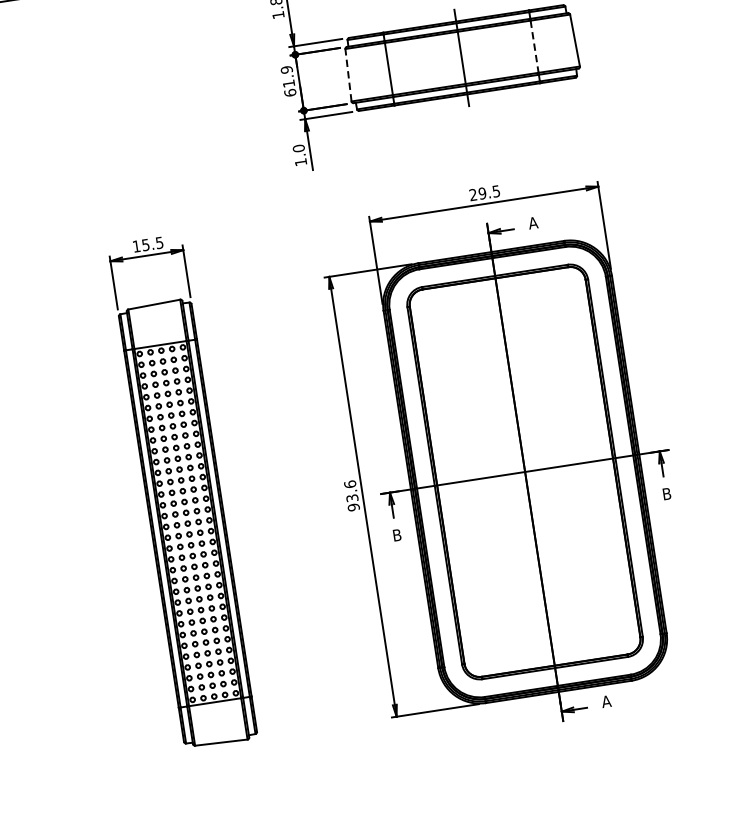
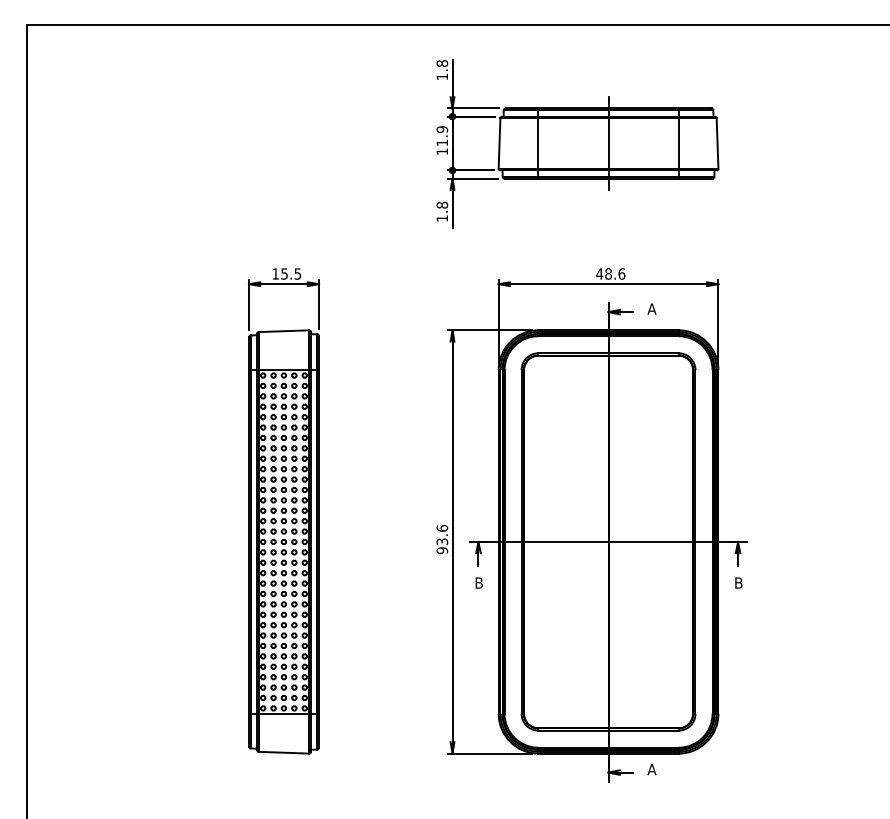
line: (534, 46) -> (678, 143), dashed -> solid
line: (348, 74) -> (499, 142), dashed -> solid
text: (290, 92) -> (442, 151), 61.9 -> 11.9
text: (297, 147) -> (441, 204), 1.0 -> 1.8
text: (484, 192) -> (610, 273), 29.5 -> 48.6

